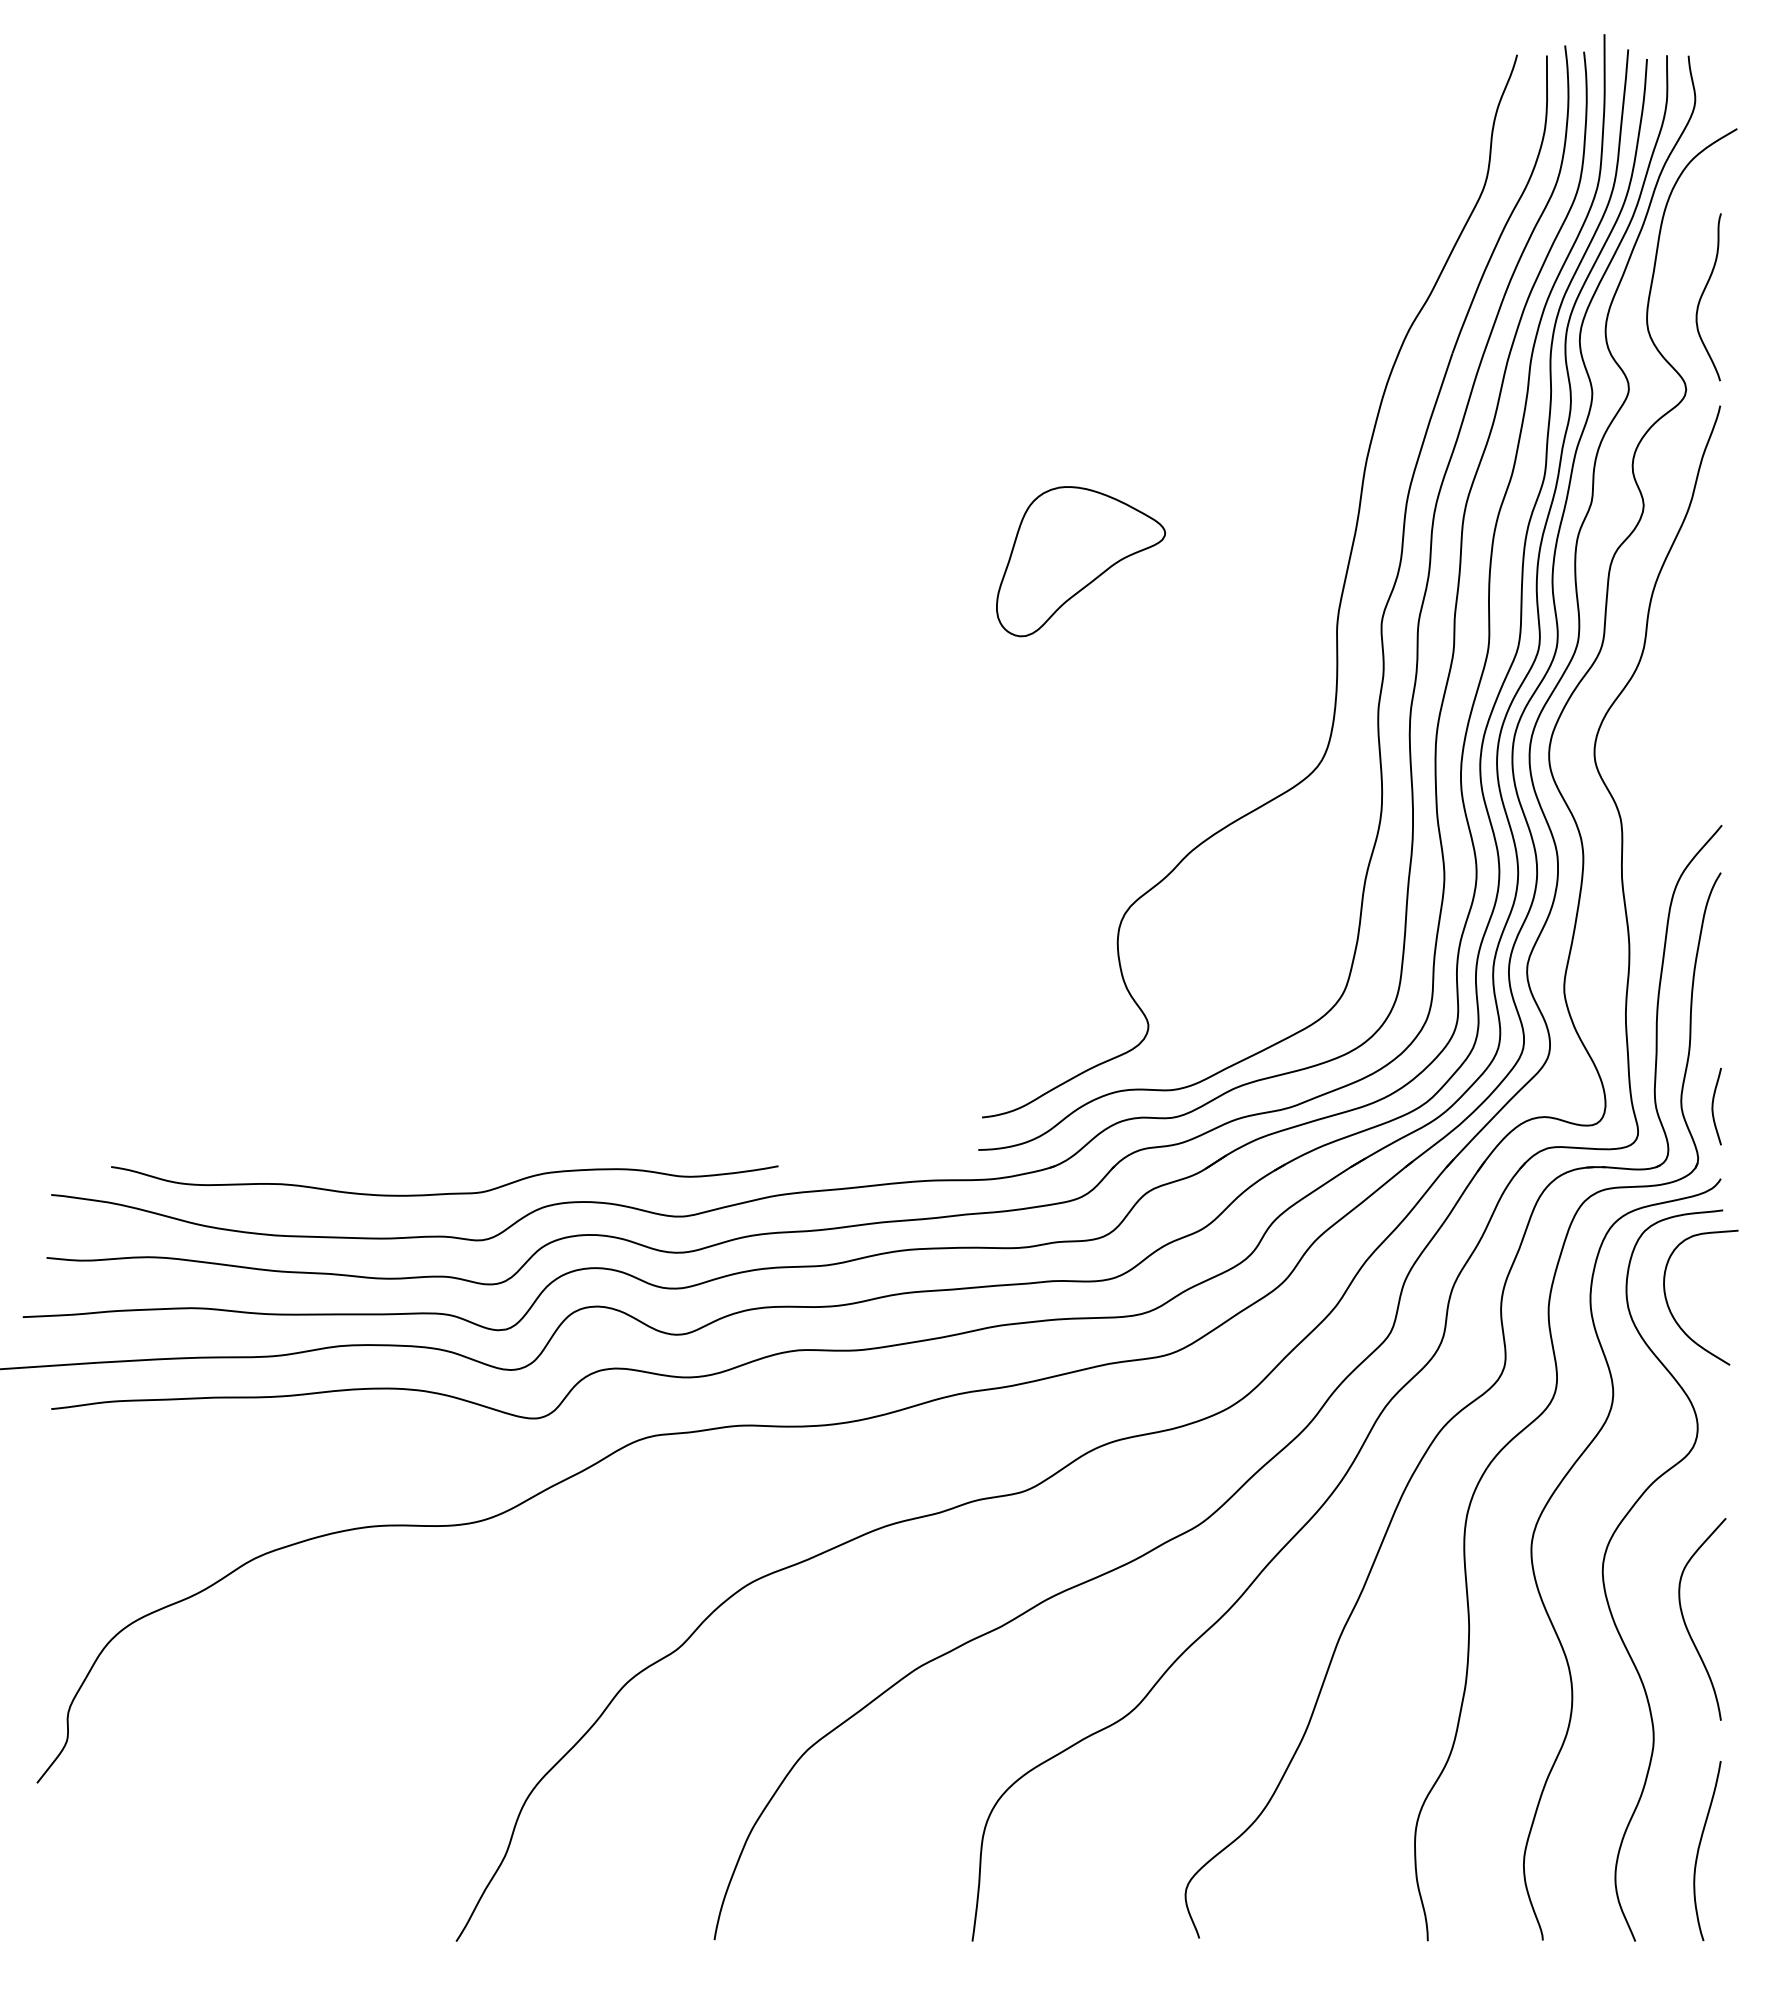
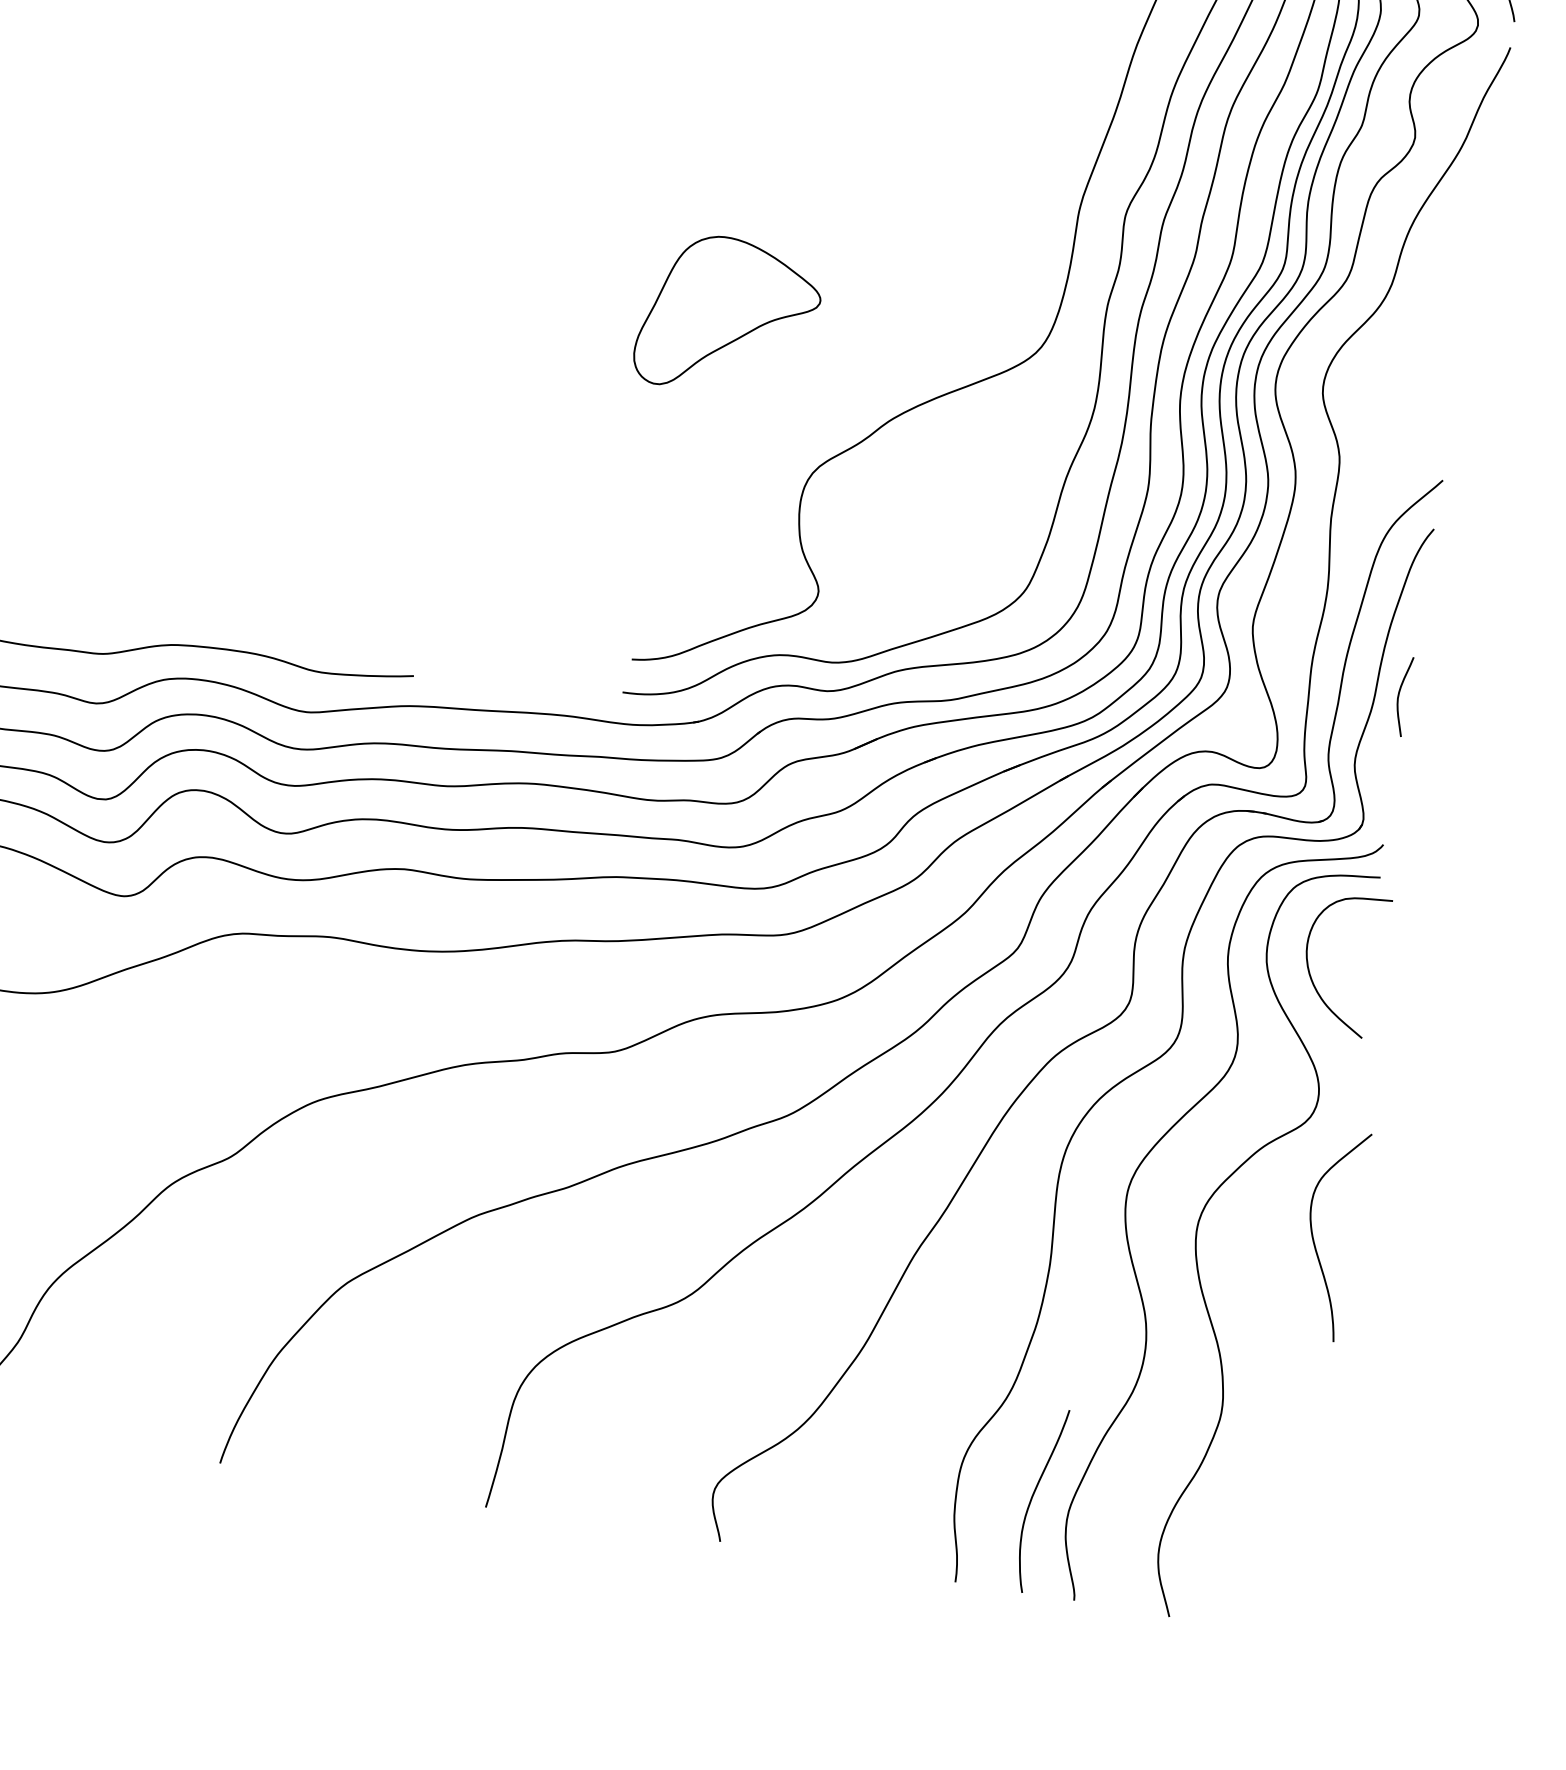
part: (1080, 561) -> (728, 316), moved
curve: (1713, 1106) -> (1399, 695), moved
curve: (1687, 1626) -> (1314, 1239), moved
curve: (1699, 1850) -> (1032, 1498), moved

